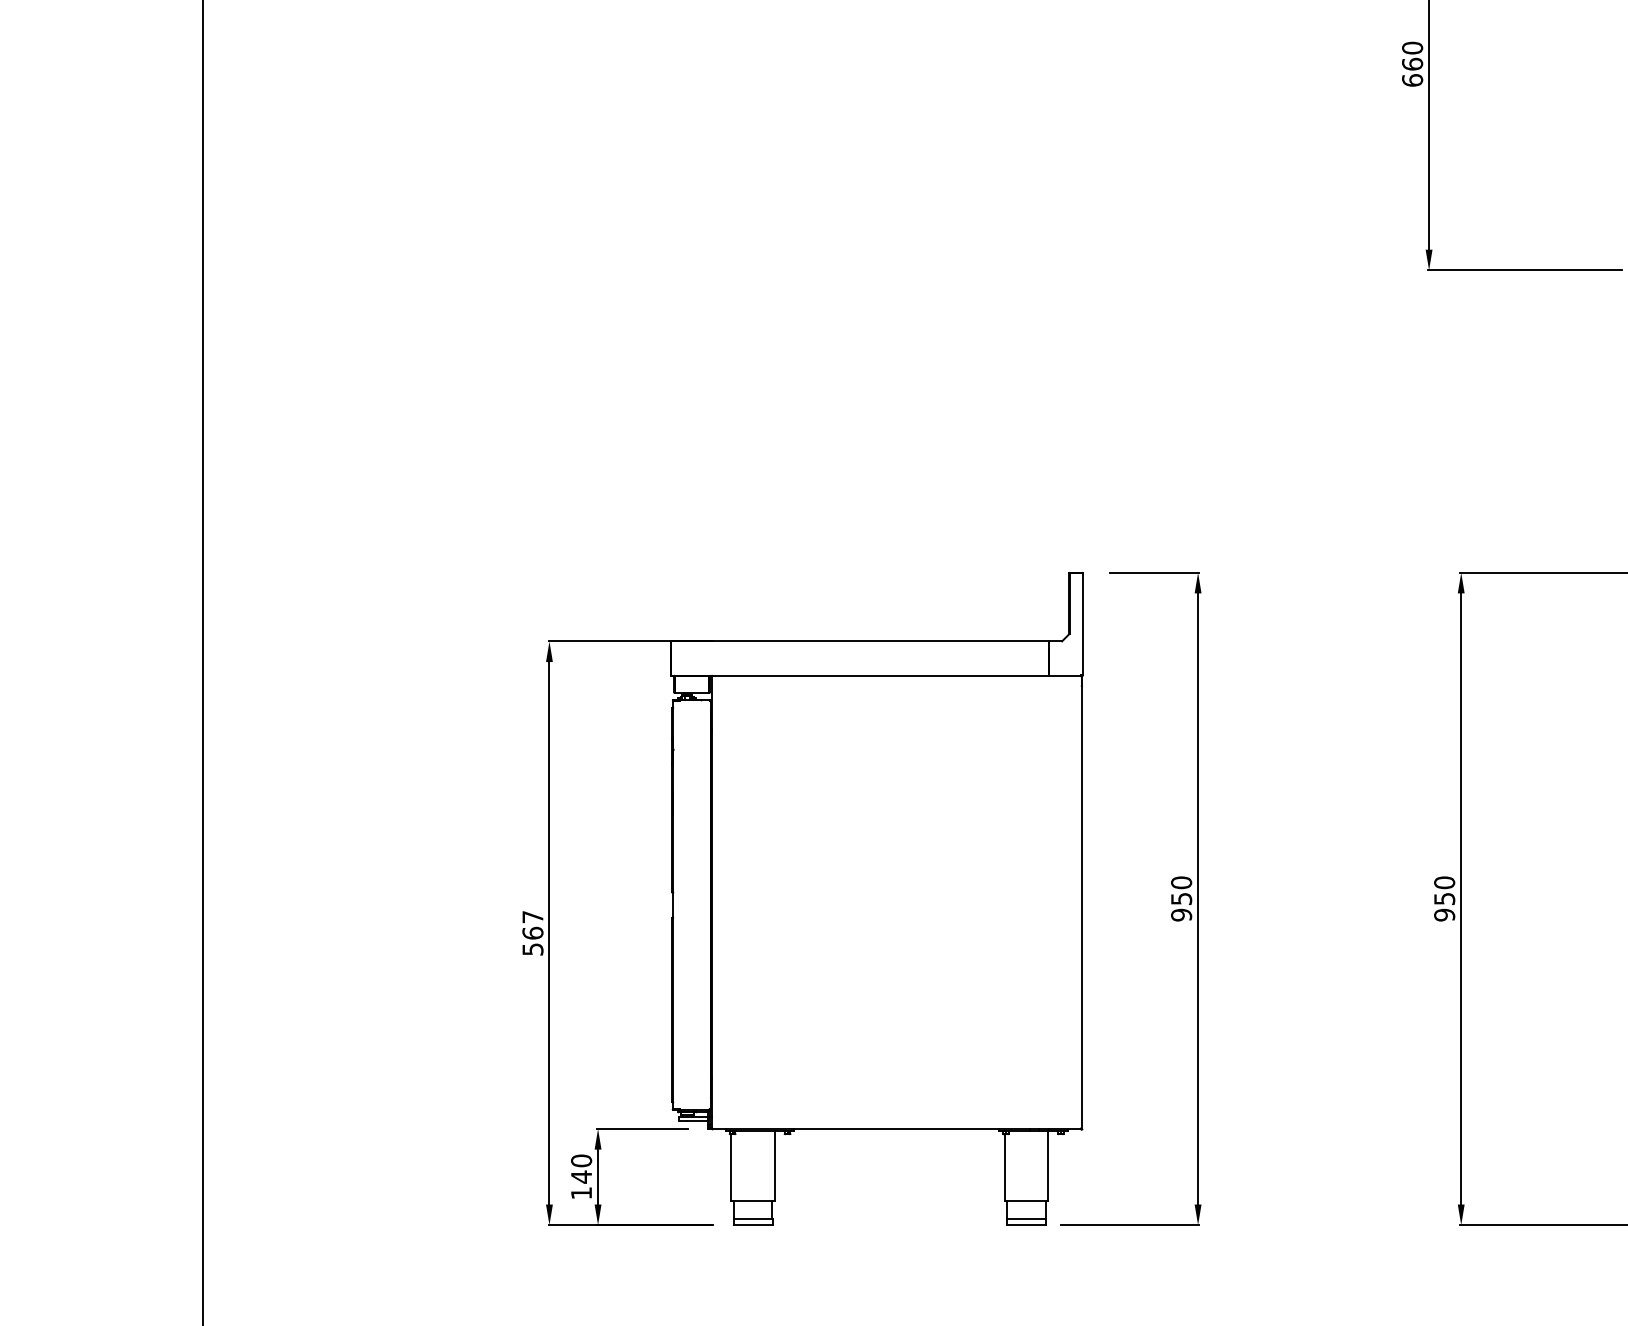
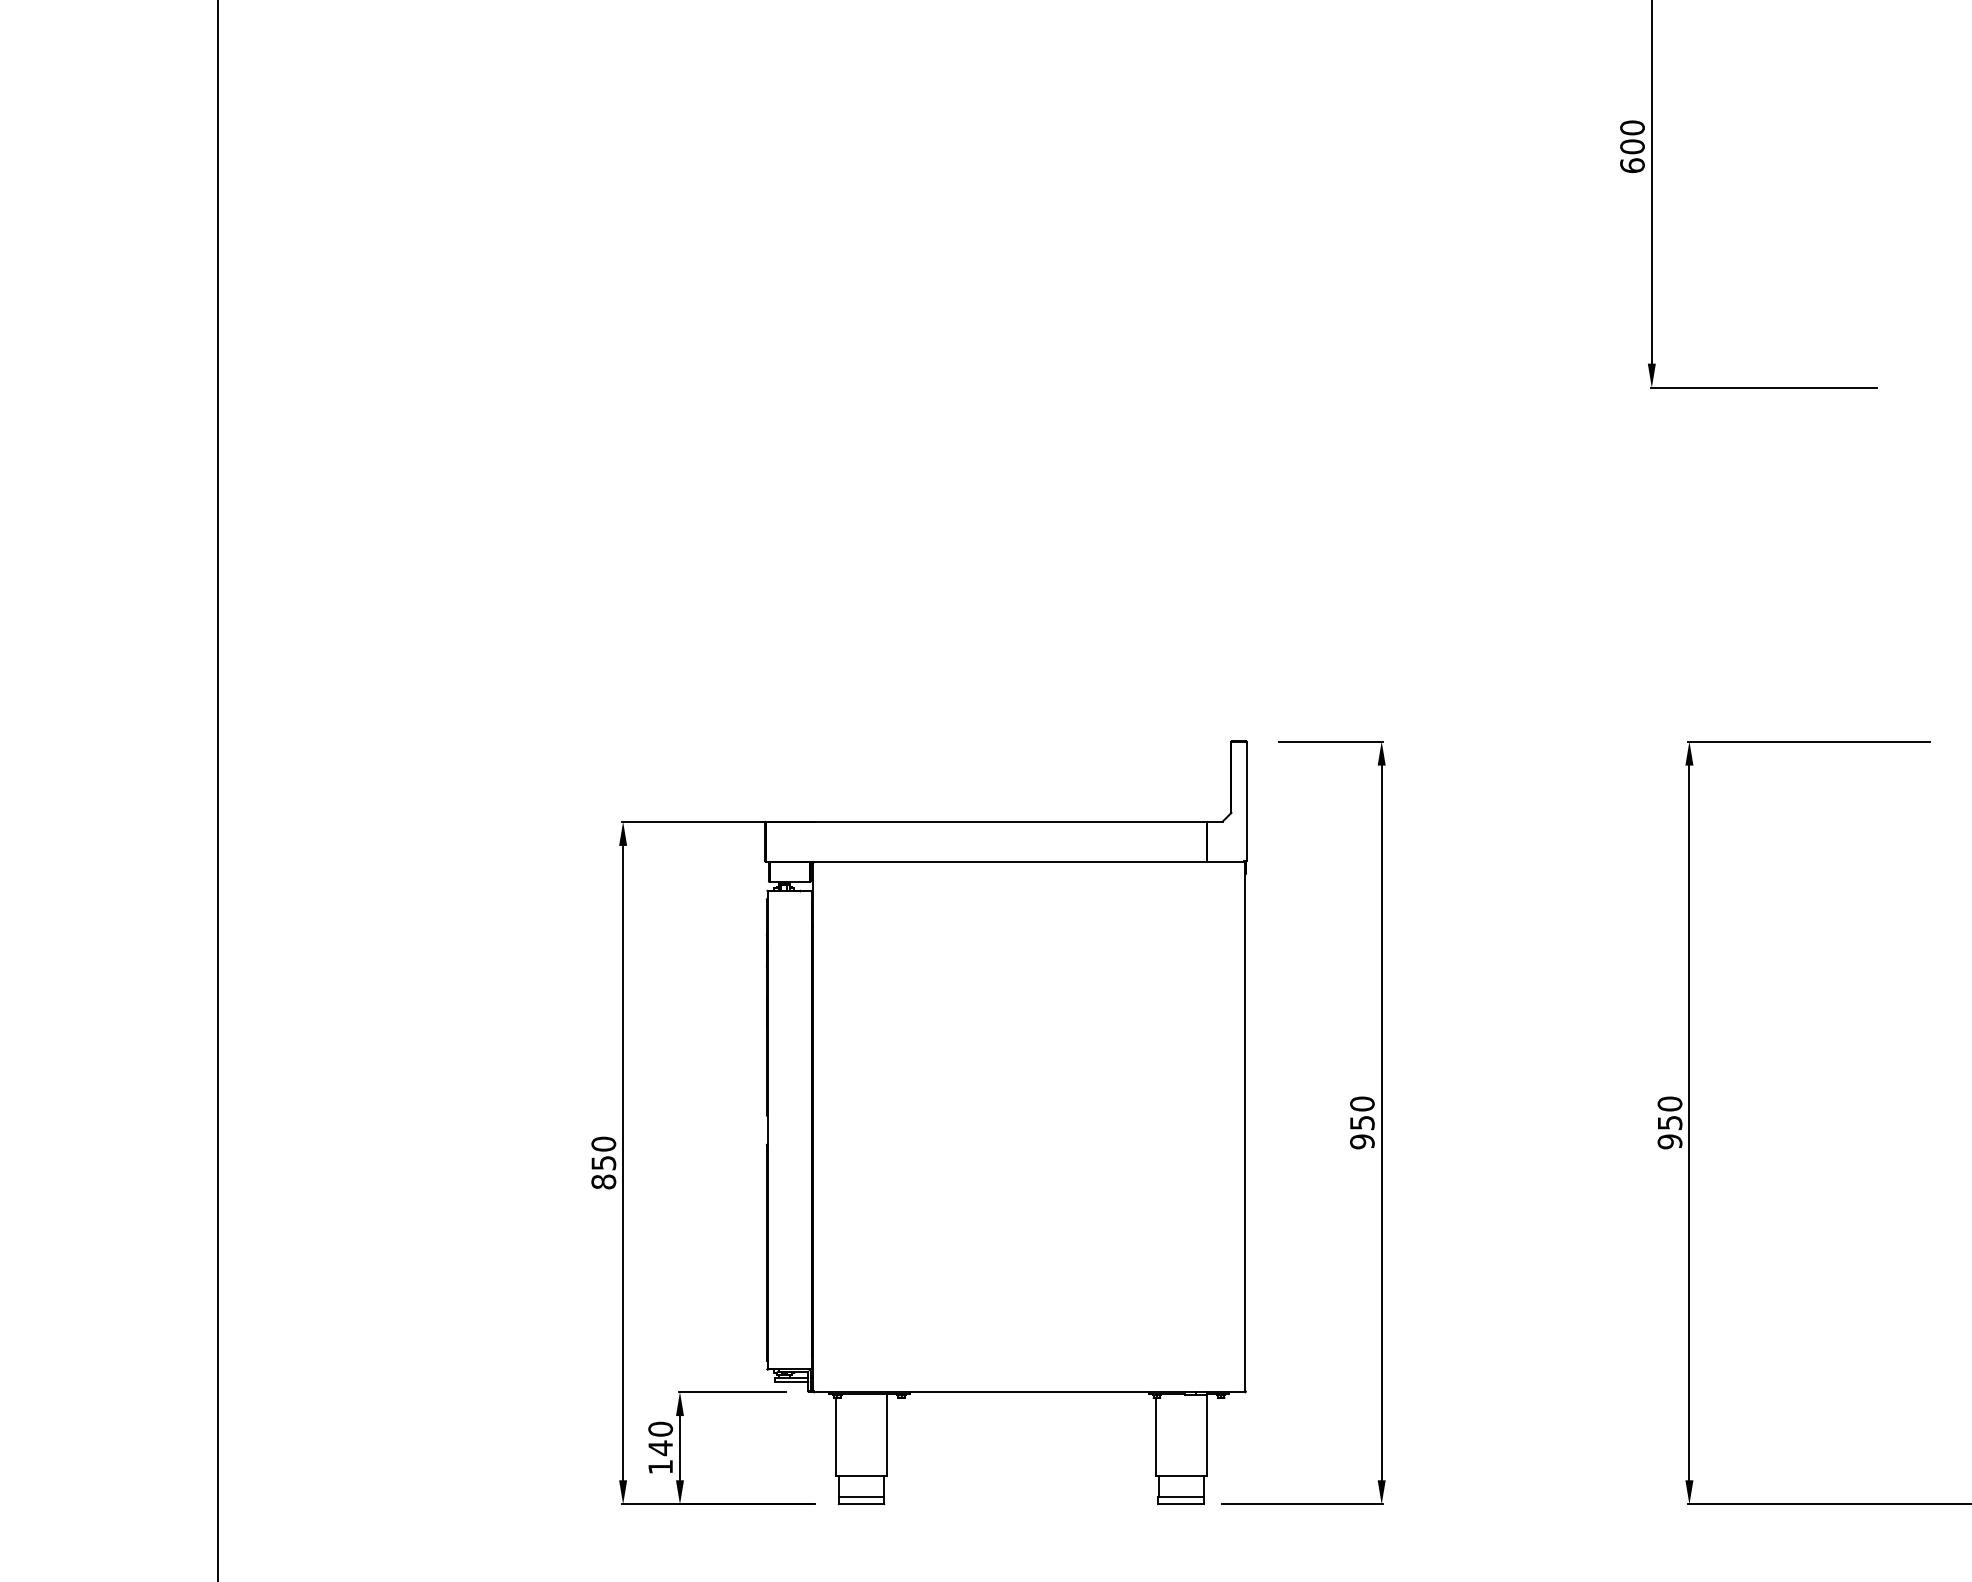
text: (1412, 64) -> (1632, 146), 660 -> 600
text: (532, 932) -> (603, 1162), 567 -> 850

